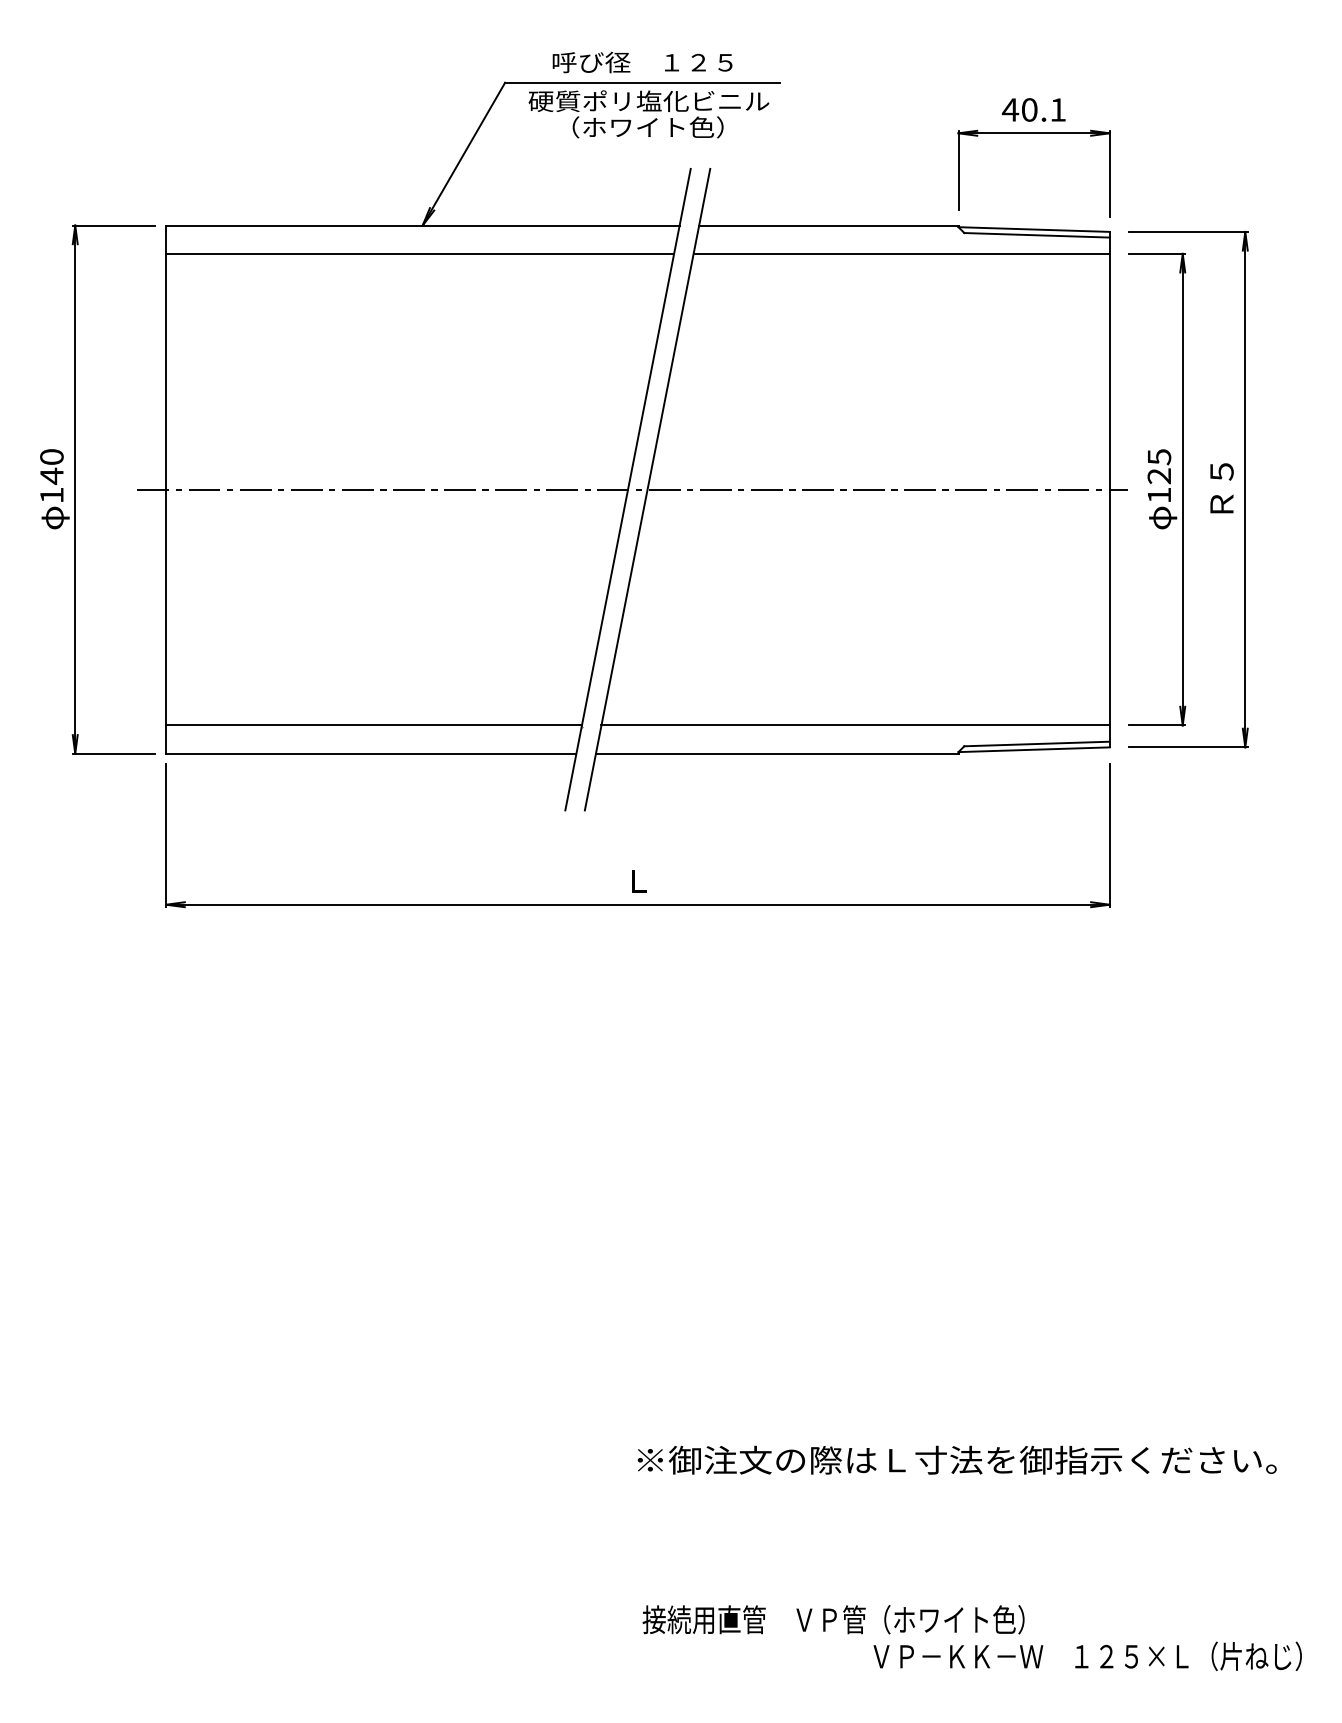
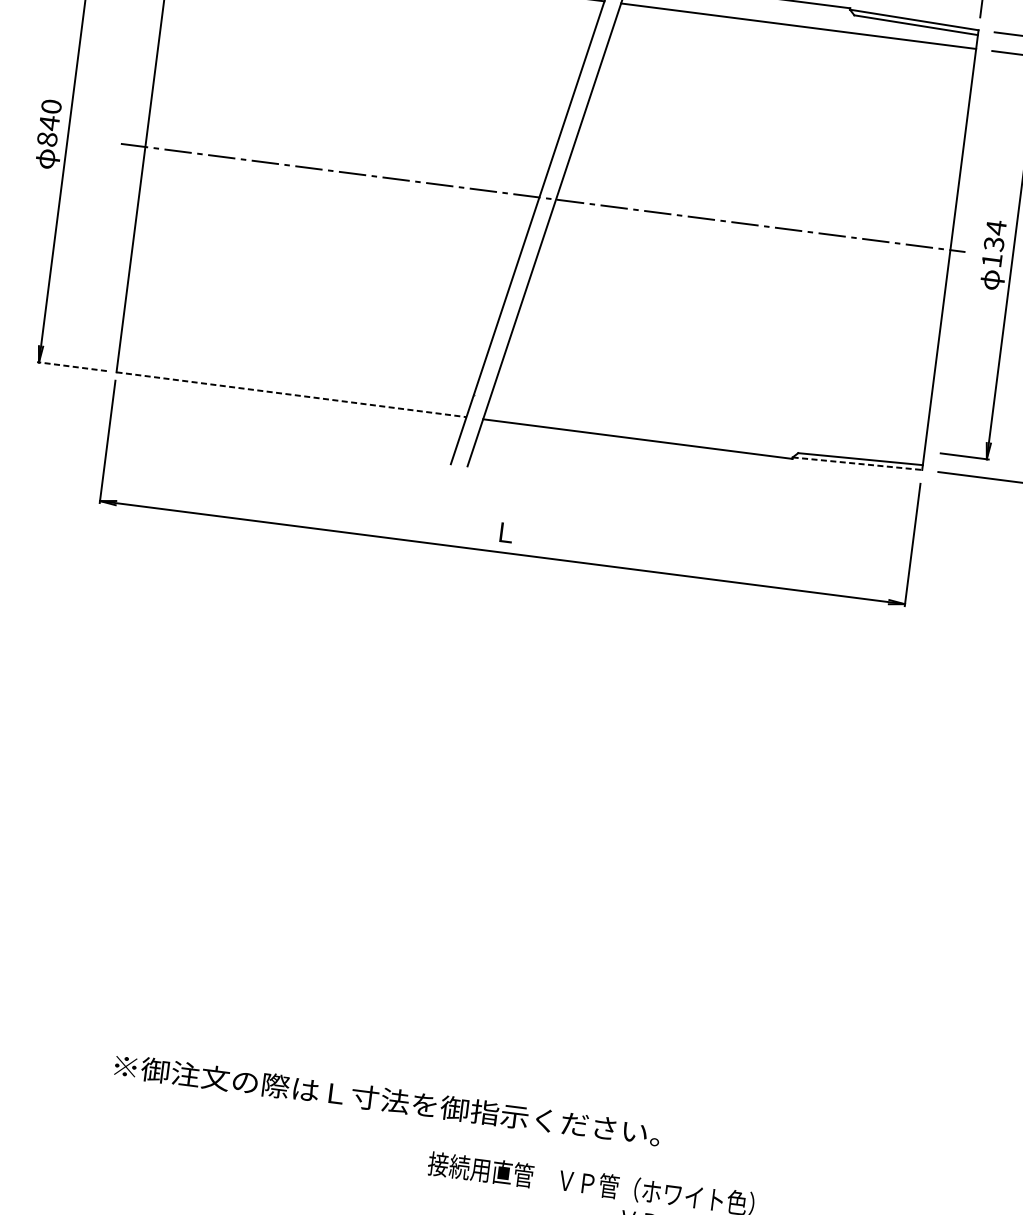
text: (1159, 466) -> (995, 235), 125 -> 134
text: (51, 495) -> (46, 139), 140 -> 840
line: (373, 725) -> (296, 370), removed
line: (855, 725) -> (707, 423), removed
line: (1034, 749) -> (857, 463), solid -> dashed
line: (113, 753) -> (71, 366), solid -> dashed
line: (371, 753) -> (291, 394), solid -> dashed
text: (956, 1459) -> (386, 1099), moved

